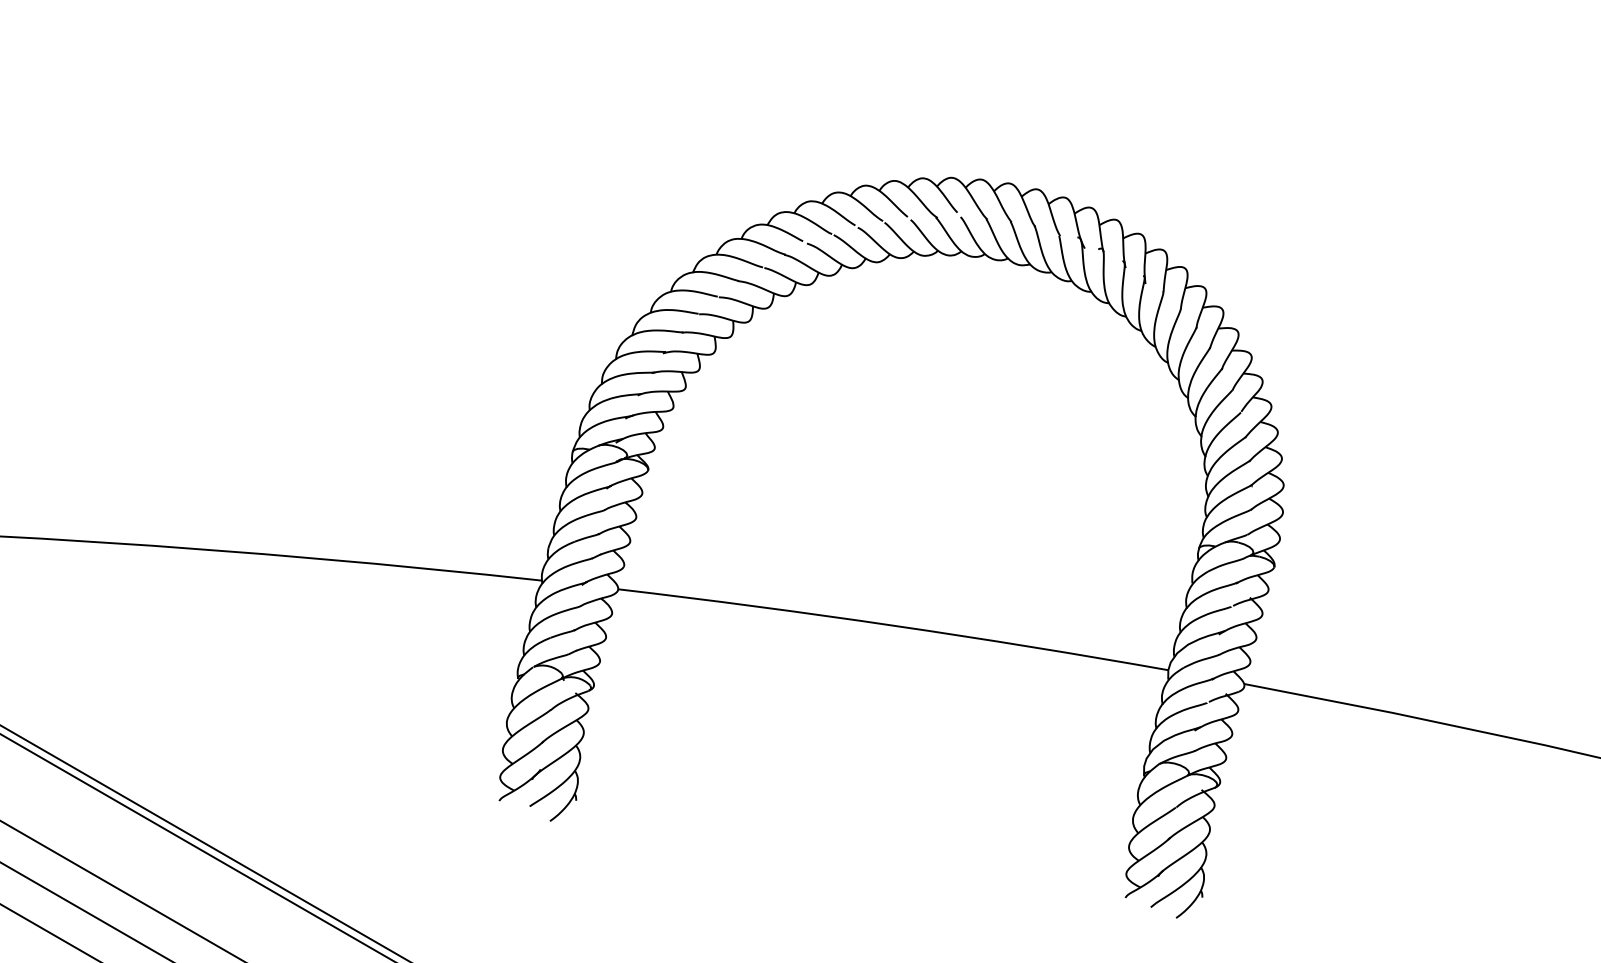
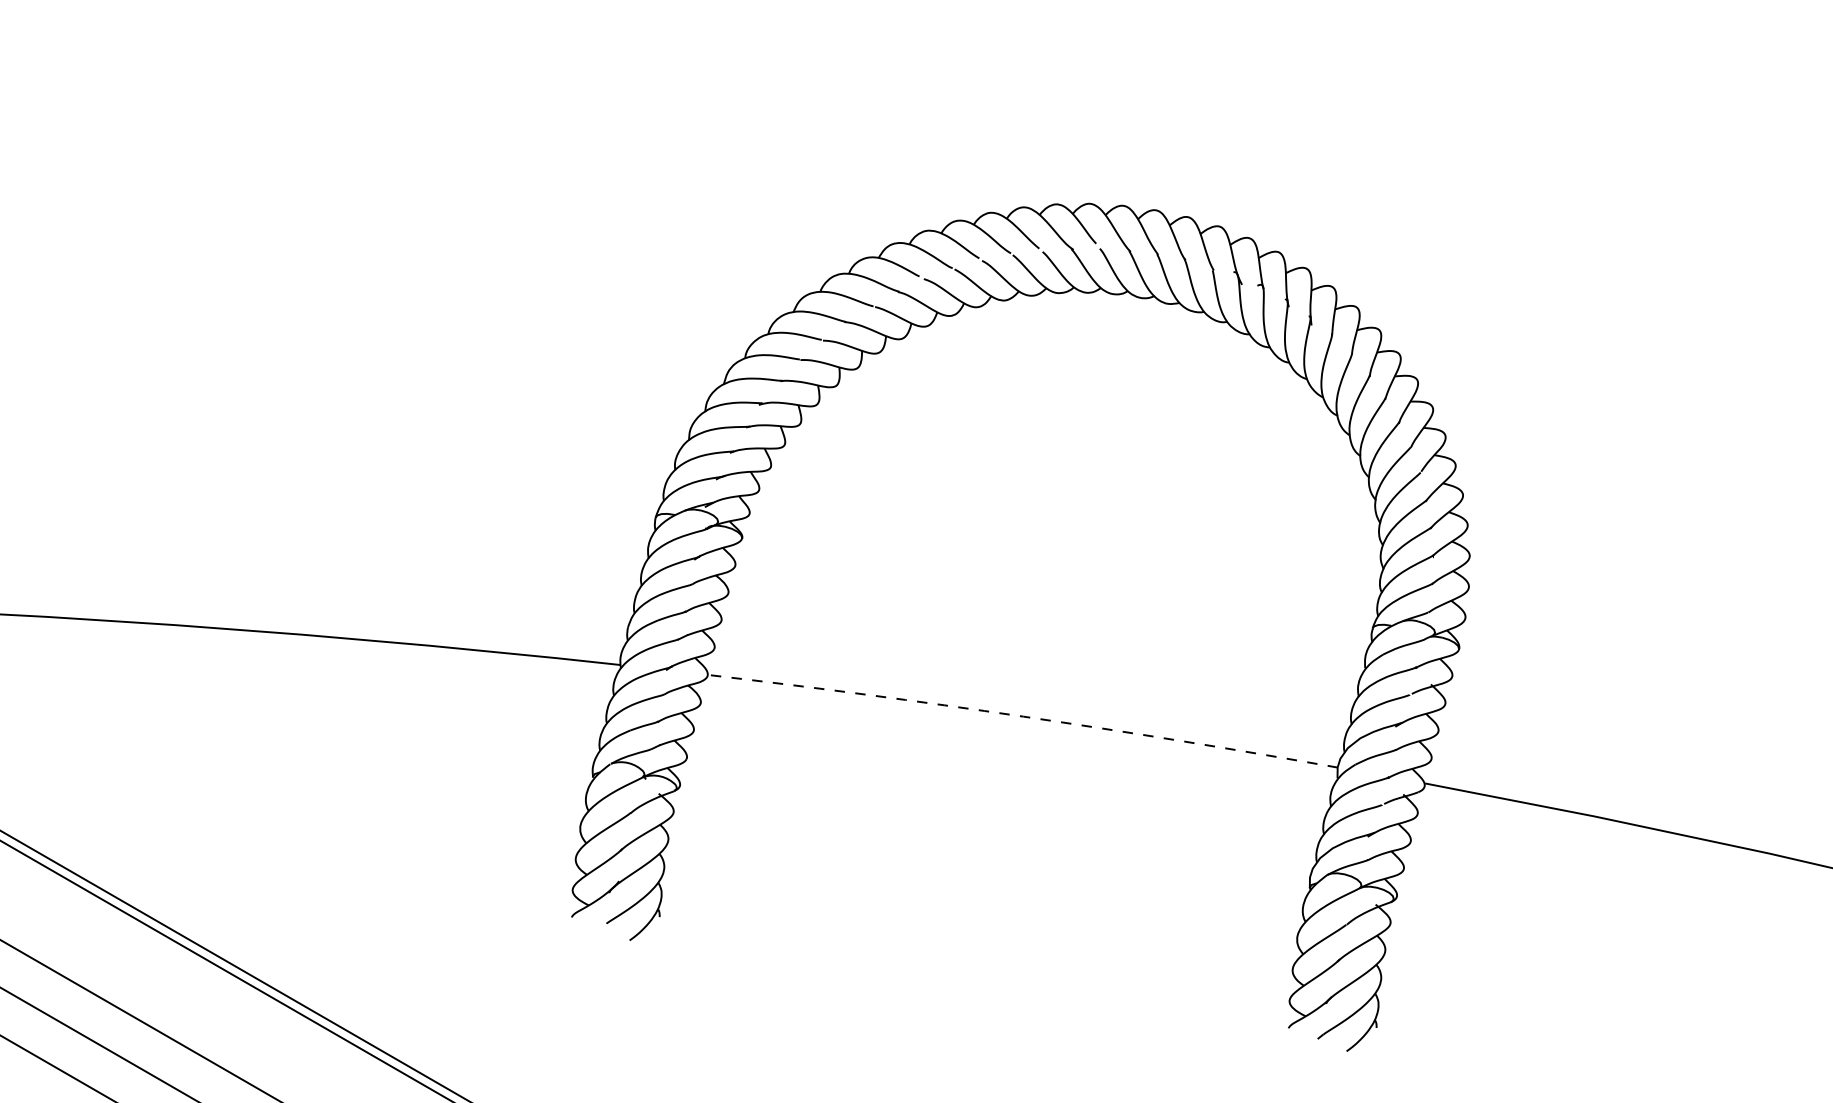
arc: (893, 625) -> (1023, 716), solid -> dashed

